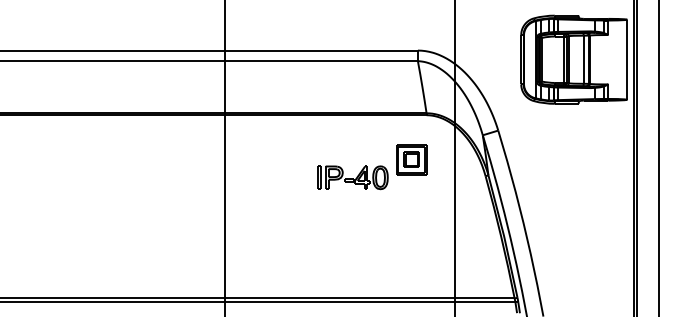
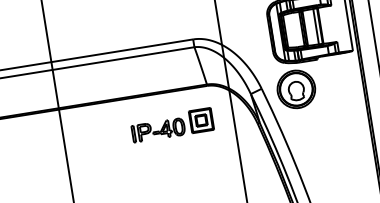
part: (544, 138) -> (296, 89), added
part: (352, 177) -> (158, 130), moved

